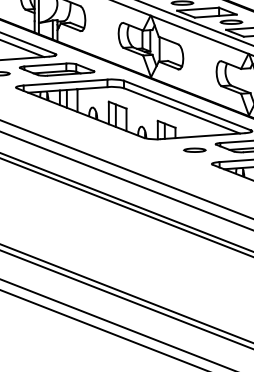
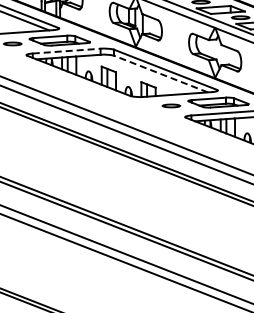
line: (66, 83) -> (67, 51), solid -> dashed
line: (181, 110) -> (160, 73), solid -> dashed

